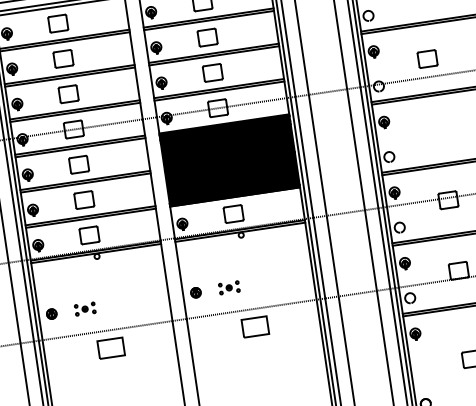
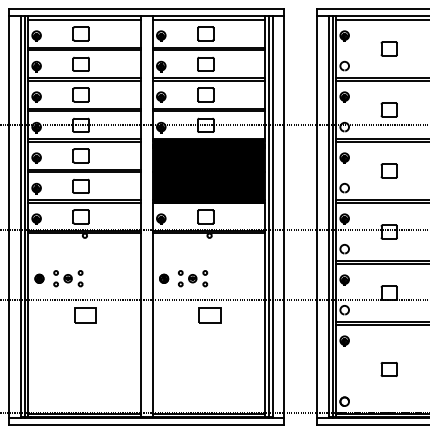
part: (437, 129) -> (388, 170), added
part: (228, 287) -> (192, 278), size x1.67
part: (85, 308) -> (68, 278), size x1.67

